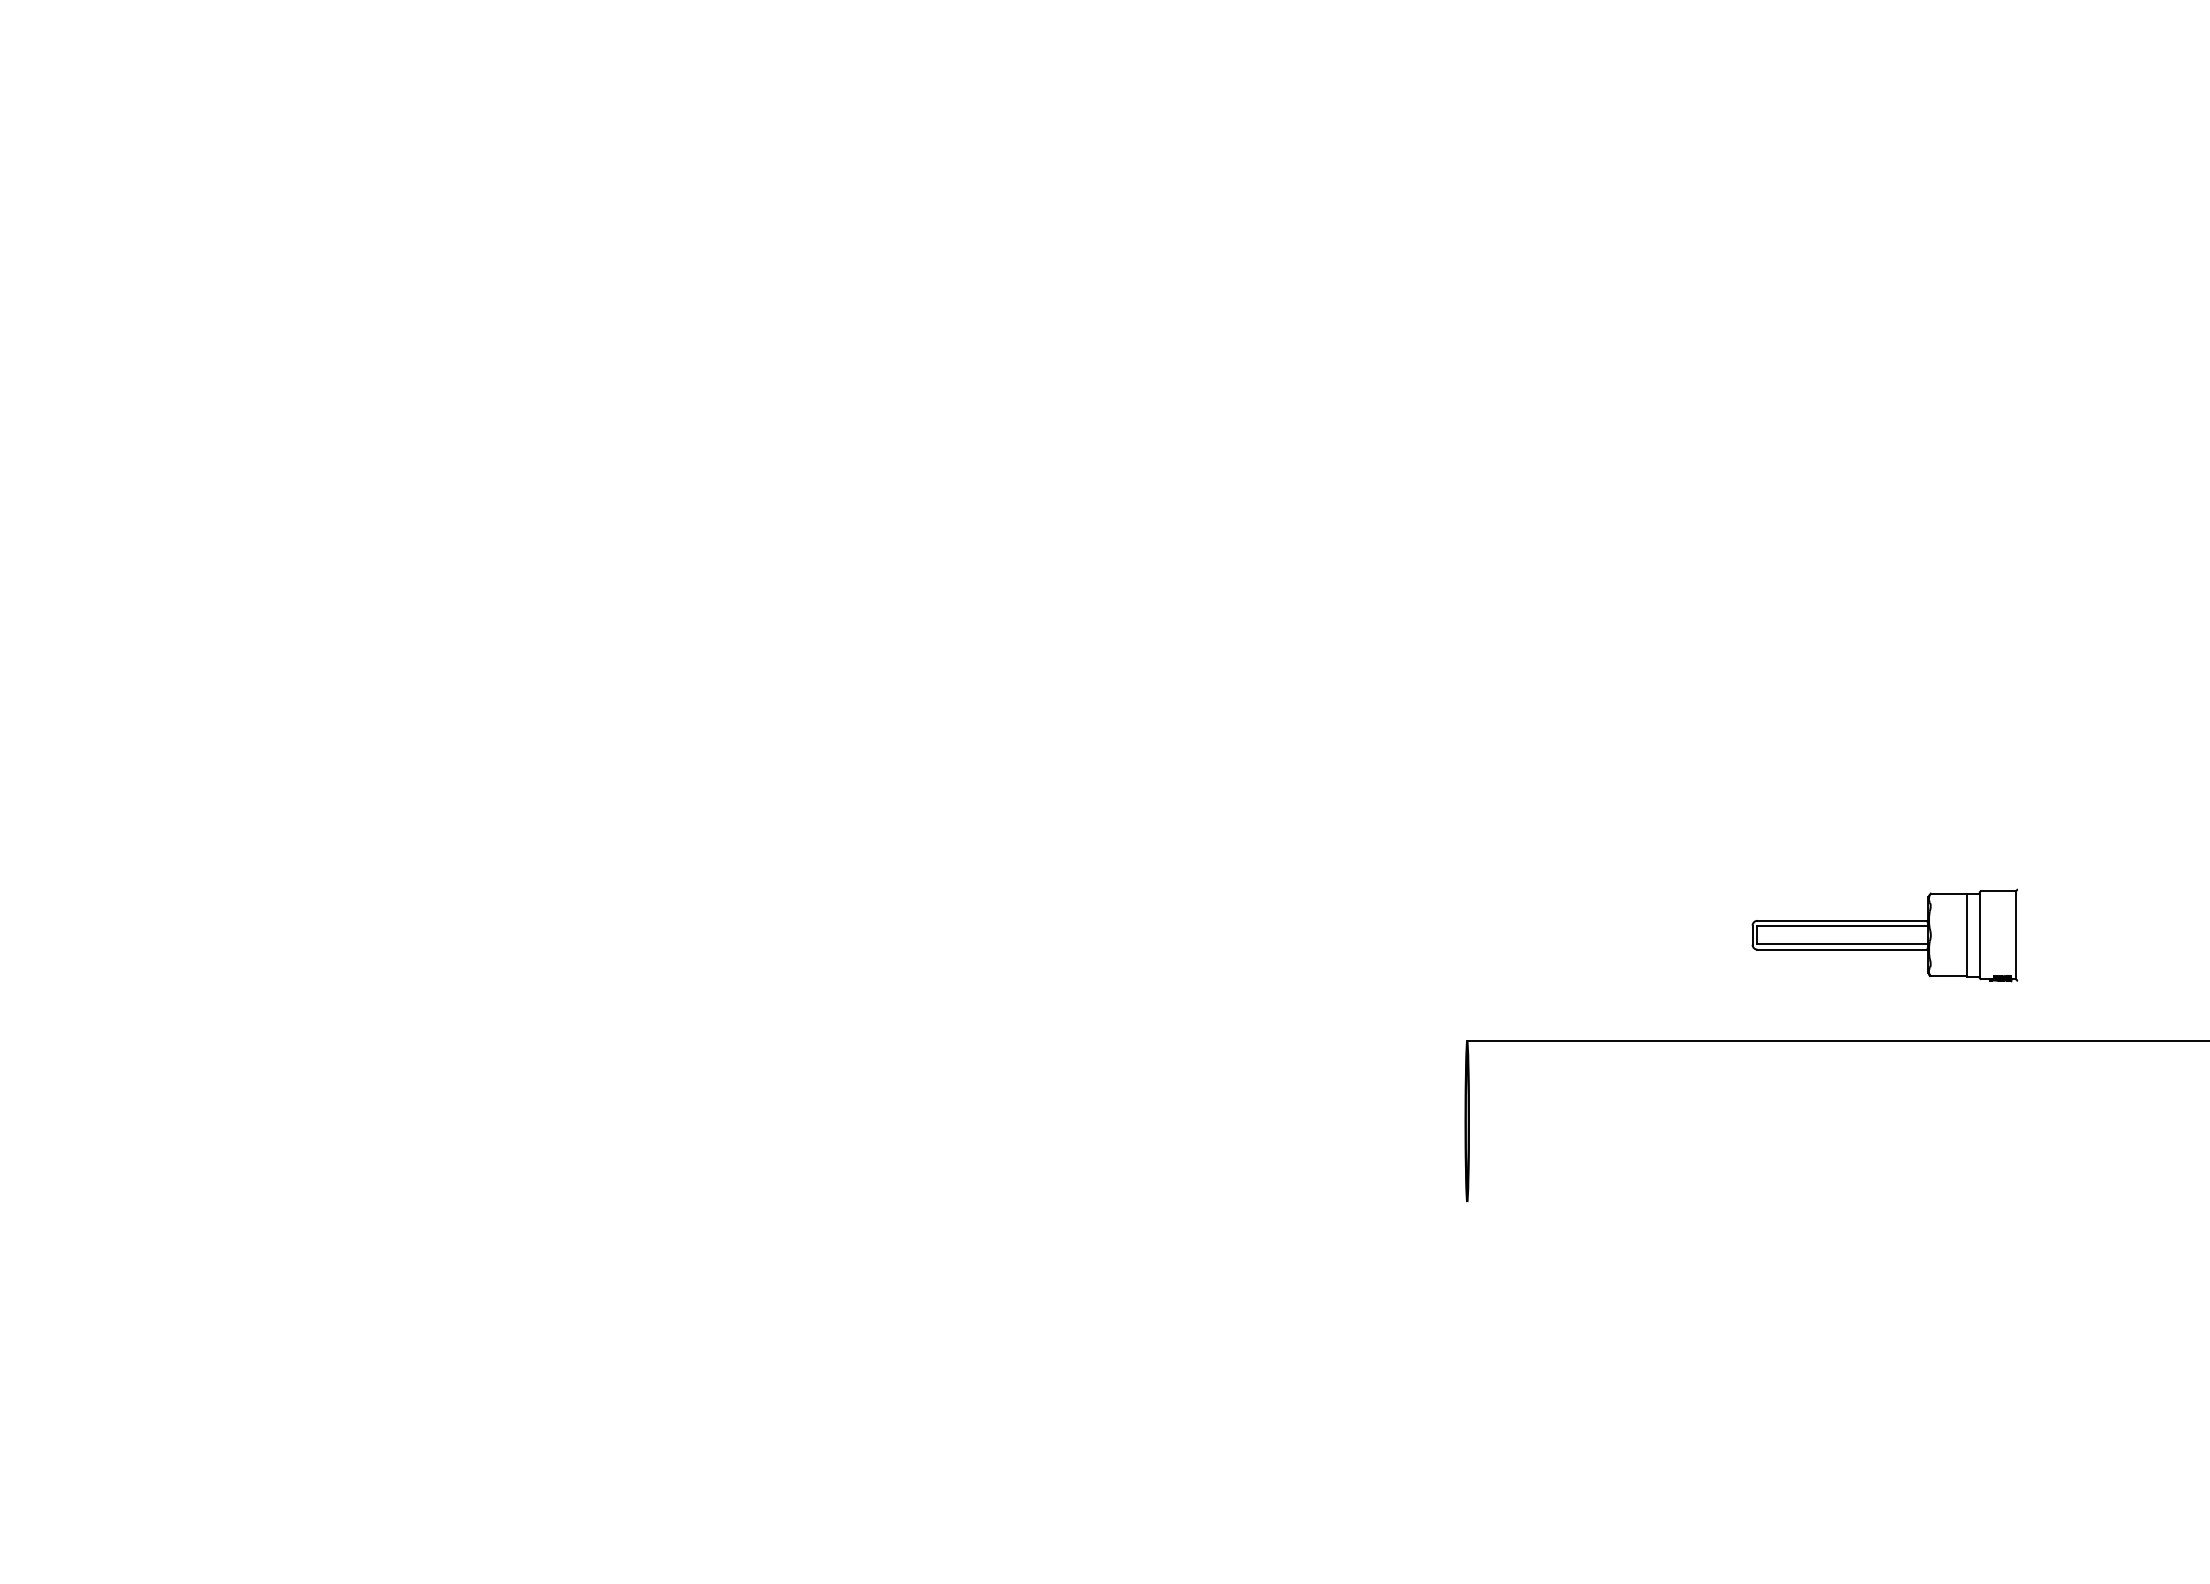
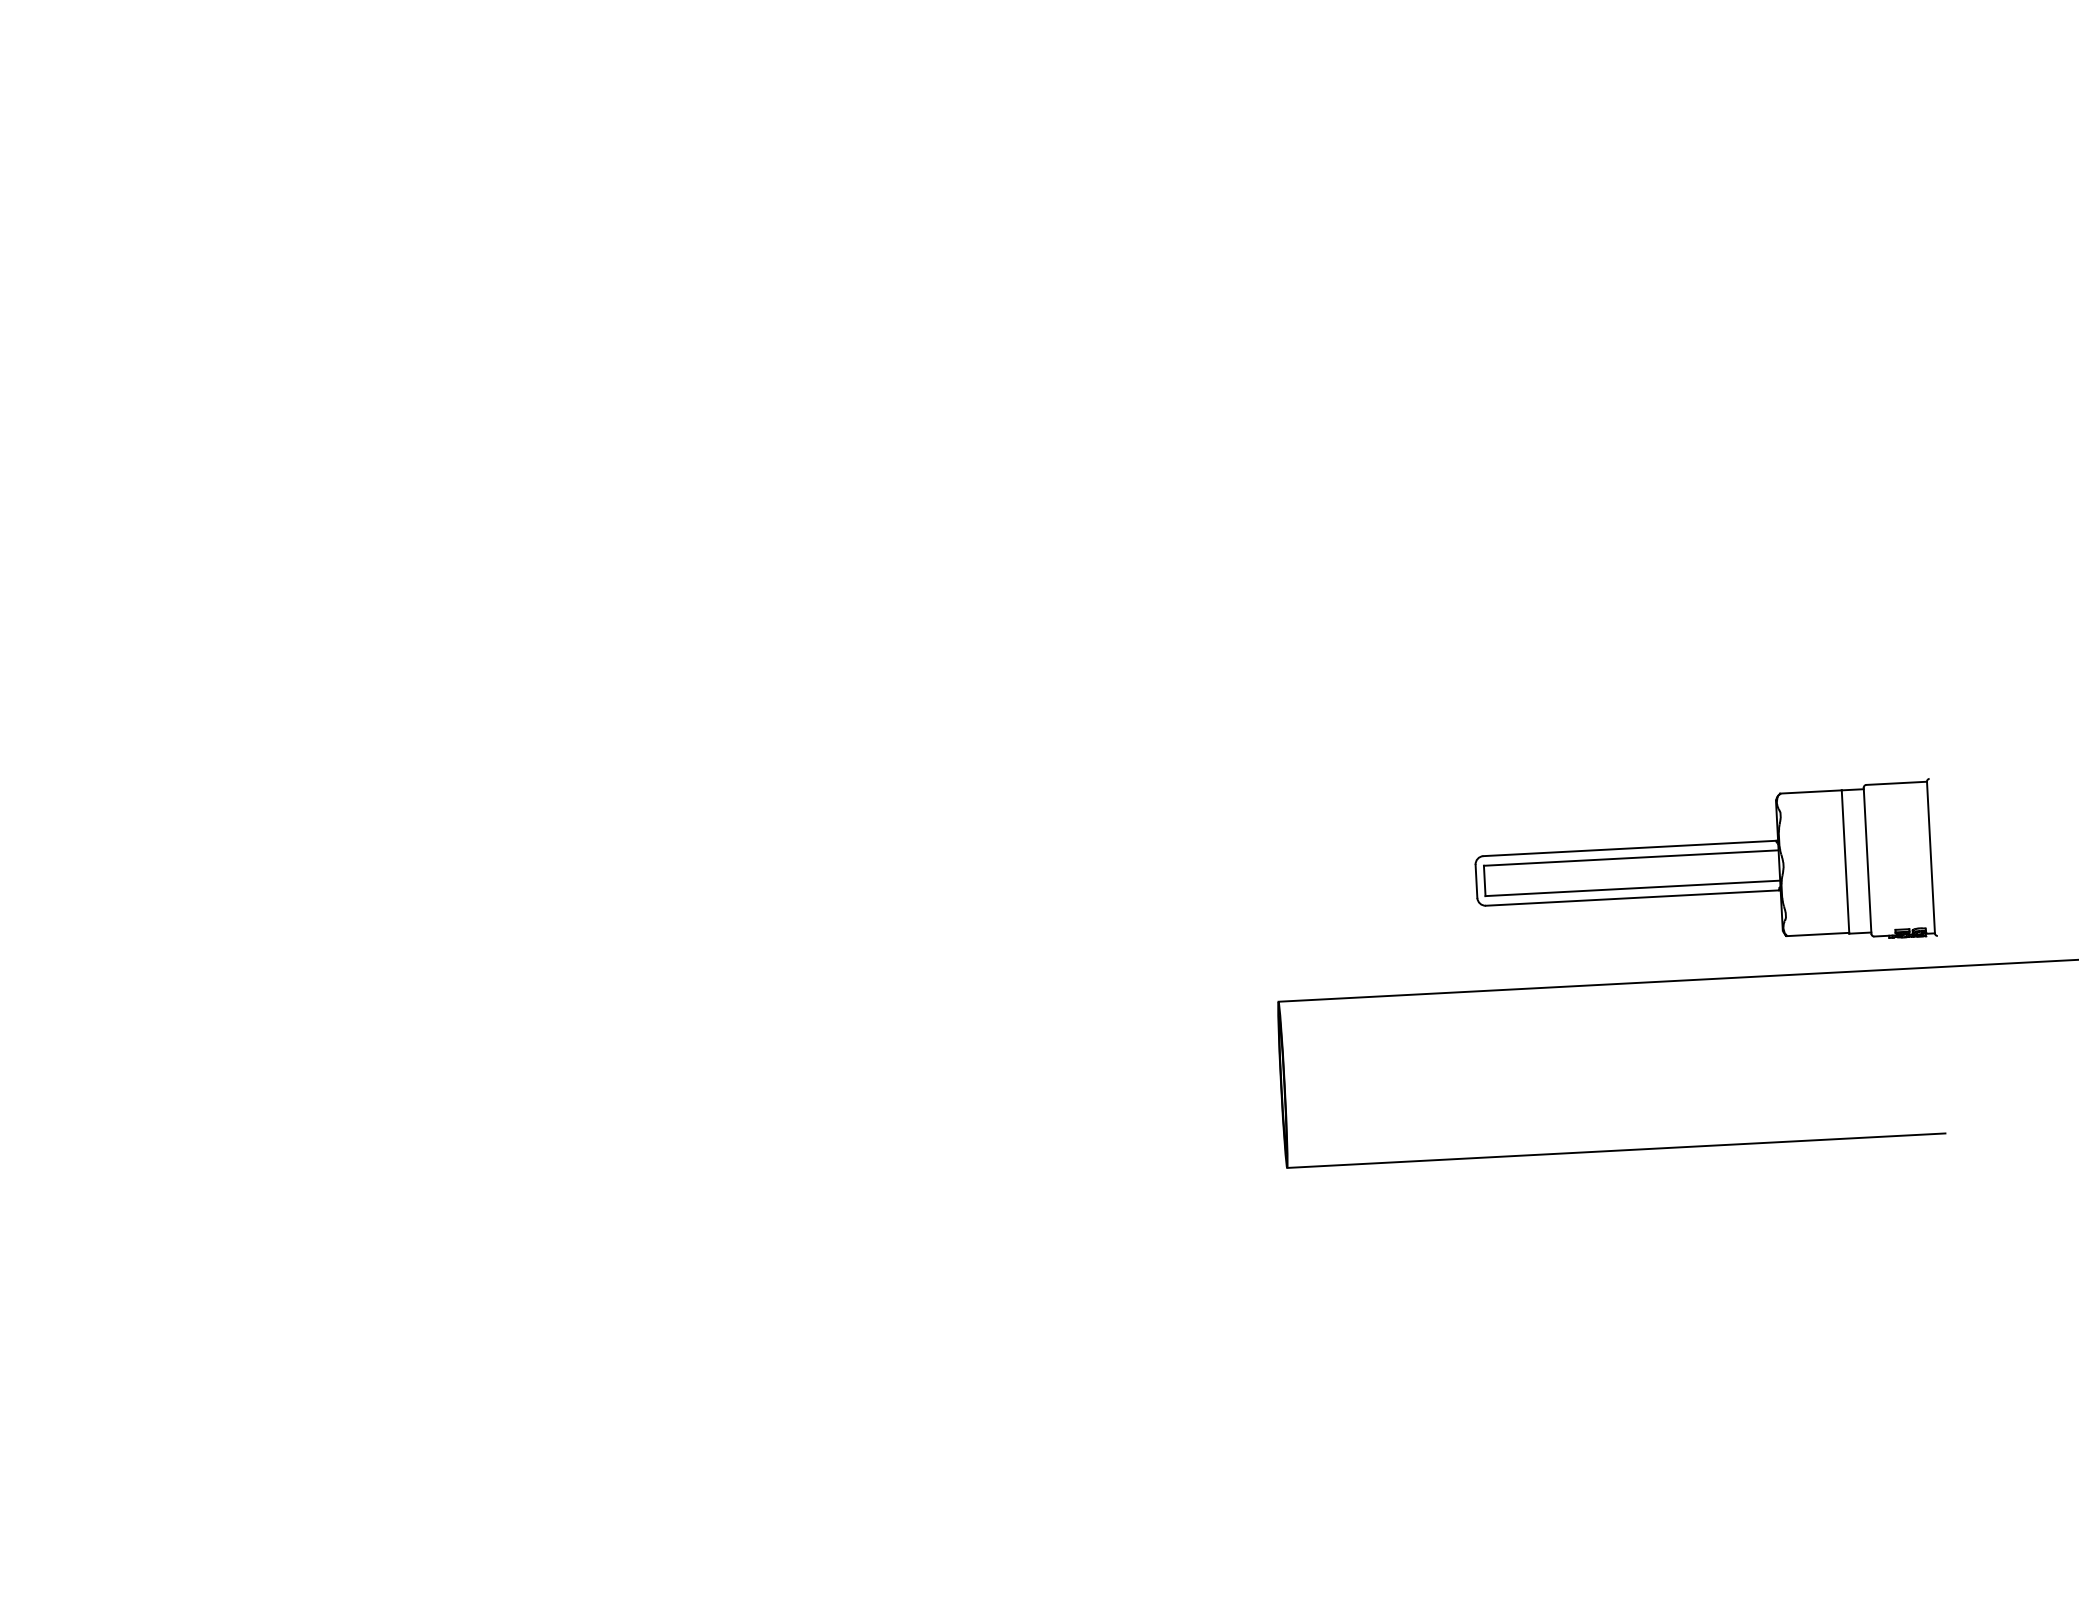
part: (1884, 935) -> (1704, 869), size x1.67
line: (1785, 1202) -> (1616, 1151), added

